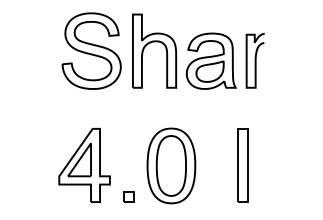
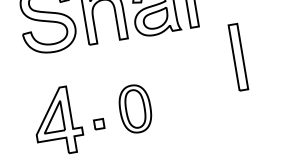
part: (171, 165) -> (135, 108), size x0.7
part: (242, 165) -> (237, 57), moved
part: (128, 196) -> (98, 123), moved

